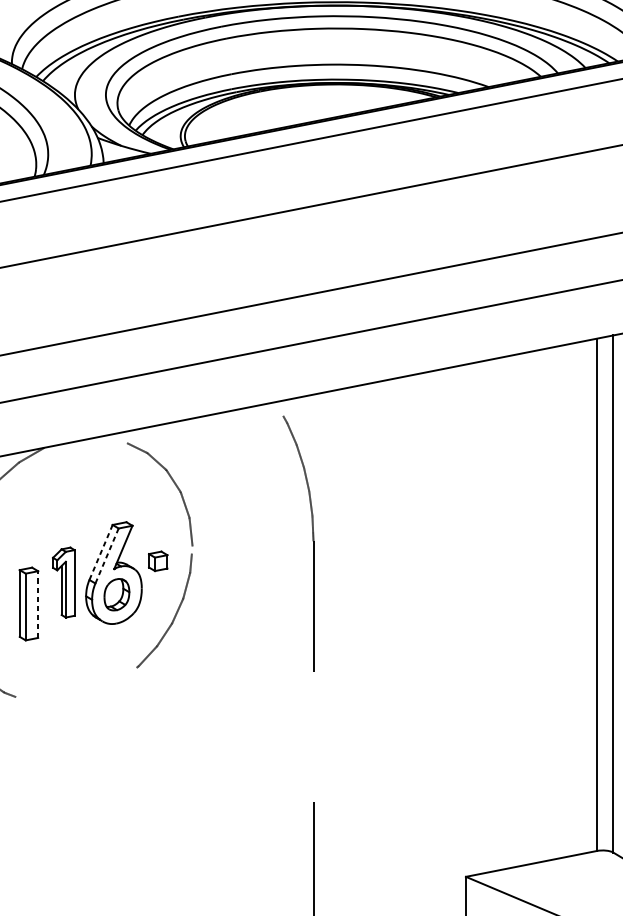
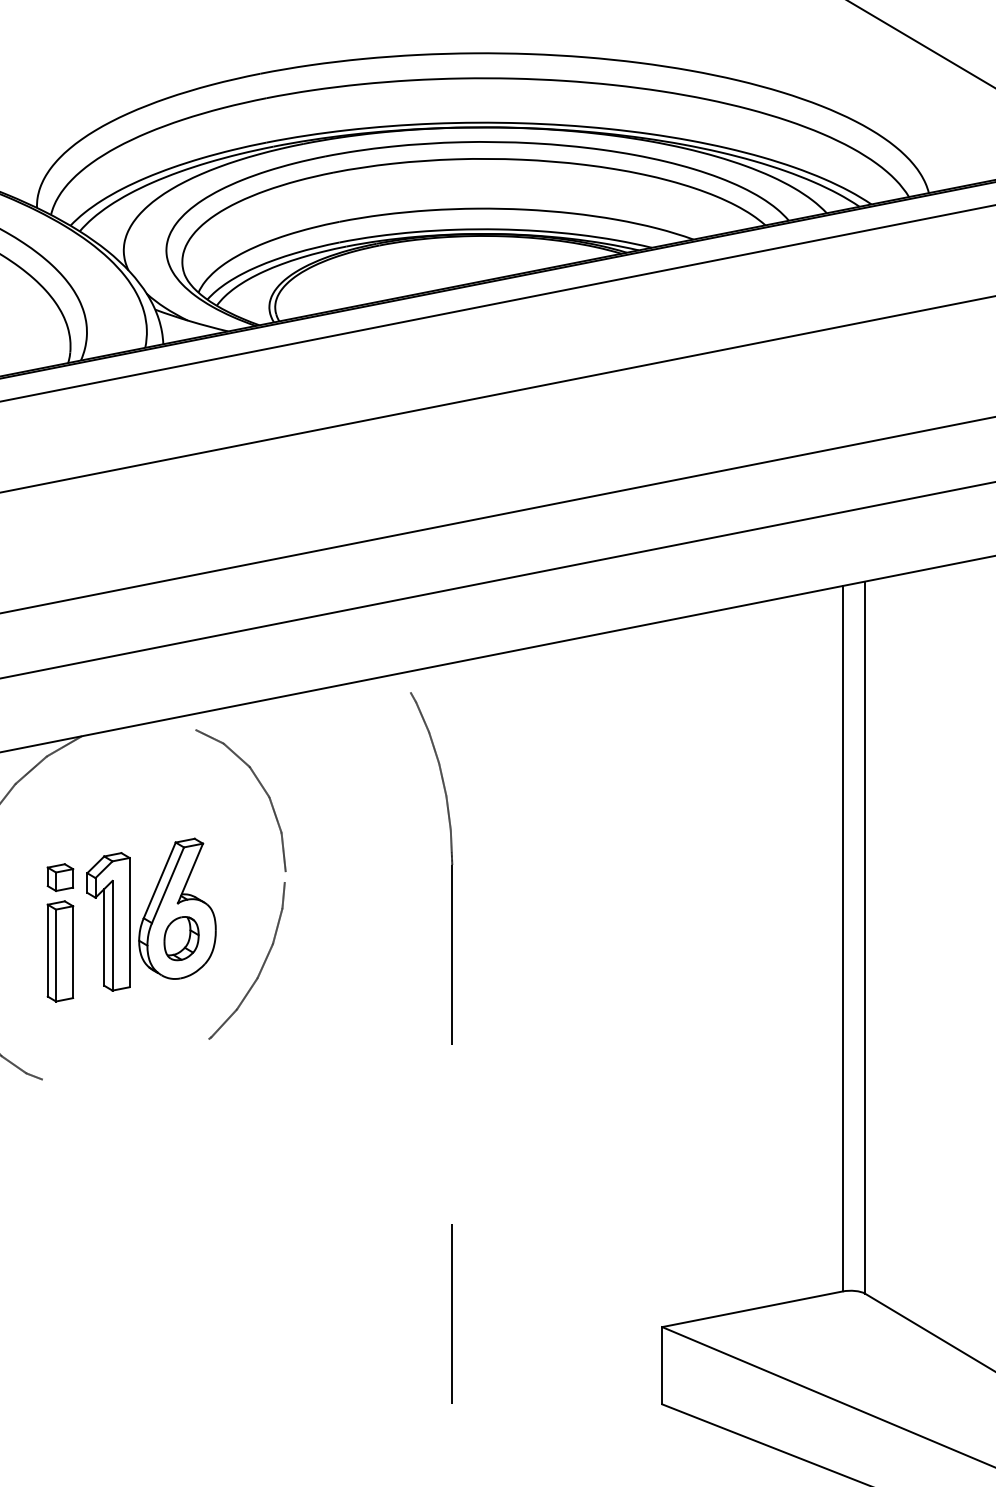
line: (100, 552) -> (159, 880), dashed -> solid
line: (106, 556) -> (167, 885), dashed -> solid
part: (158, 561) -> (60, 877), moved
part: (63, 582) -> (108, 921), size x1.43
line: (38, 604) -> (73, 952), dashed -> solid

